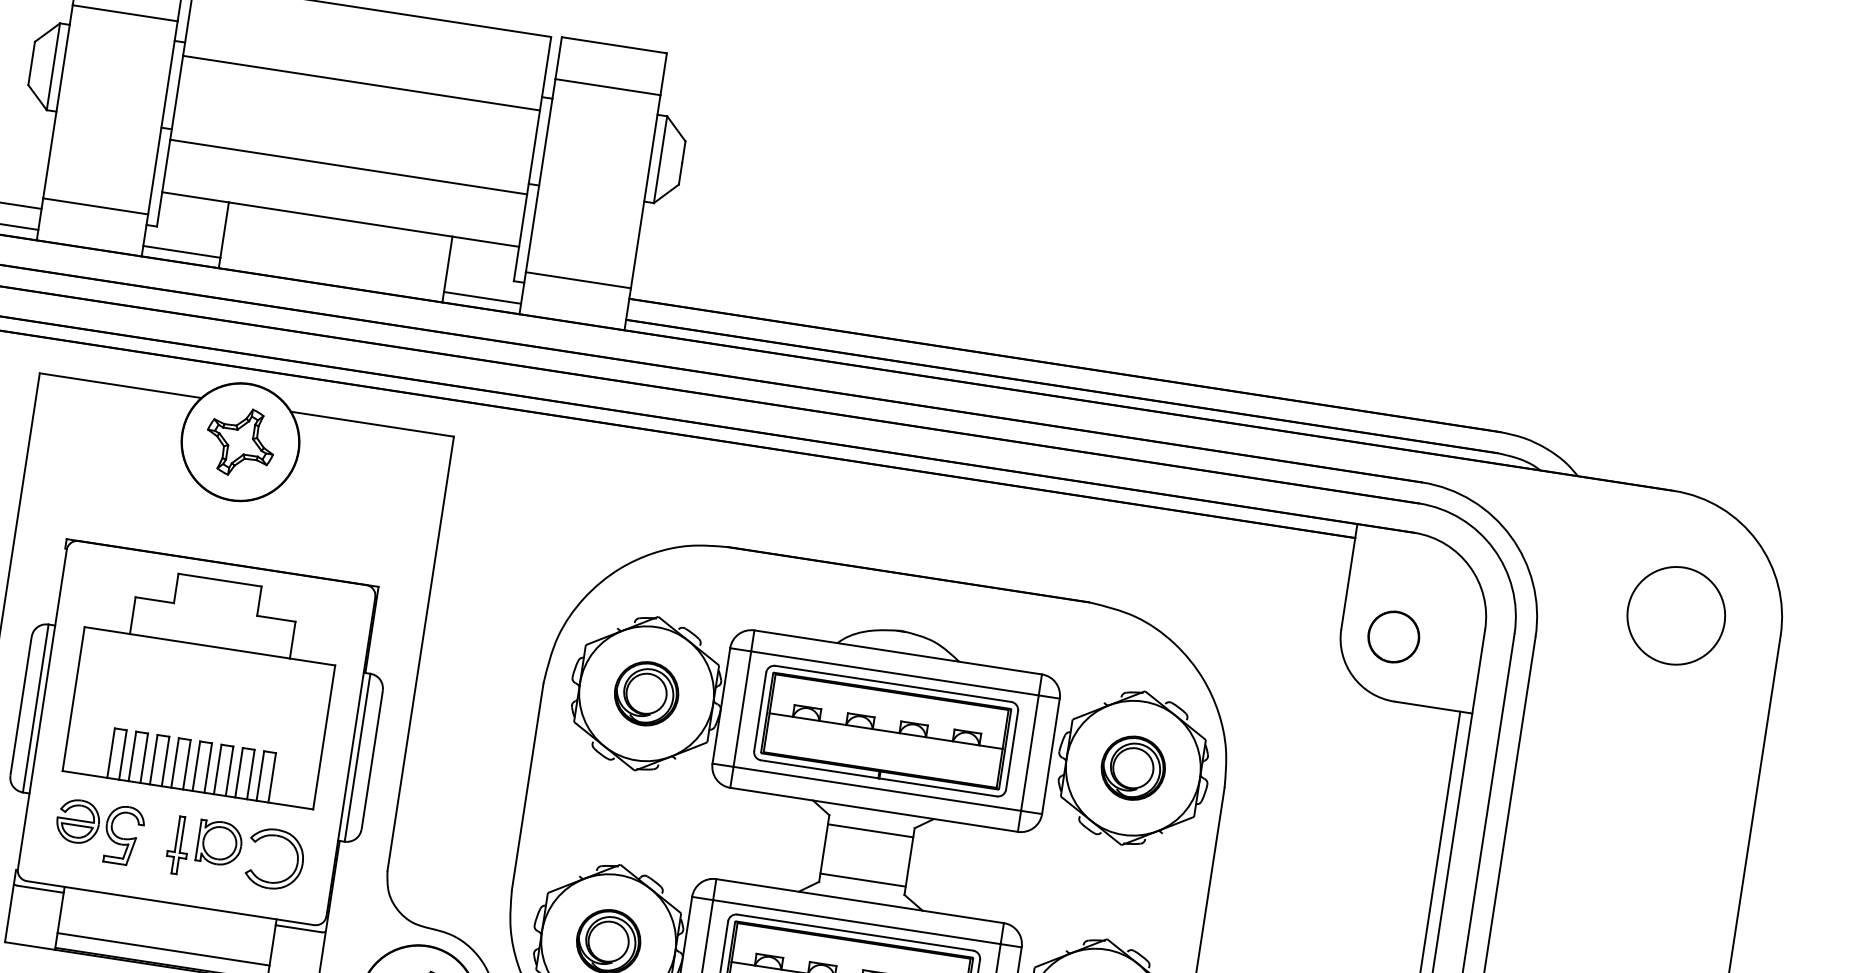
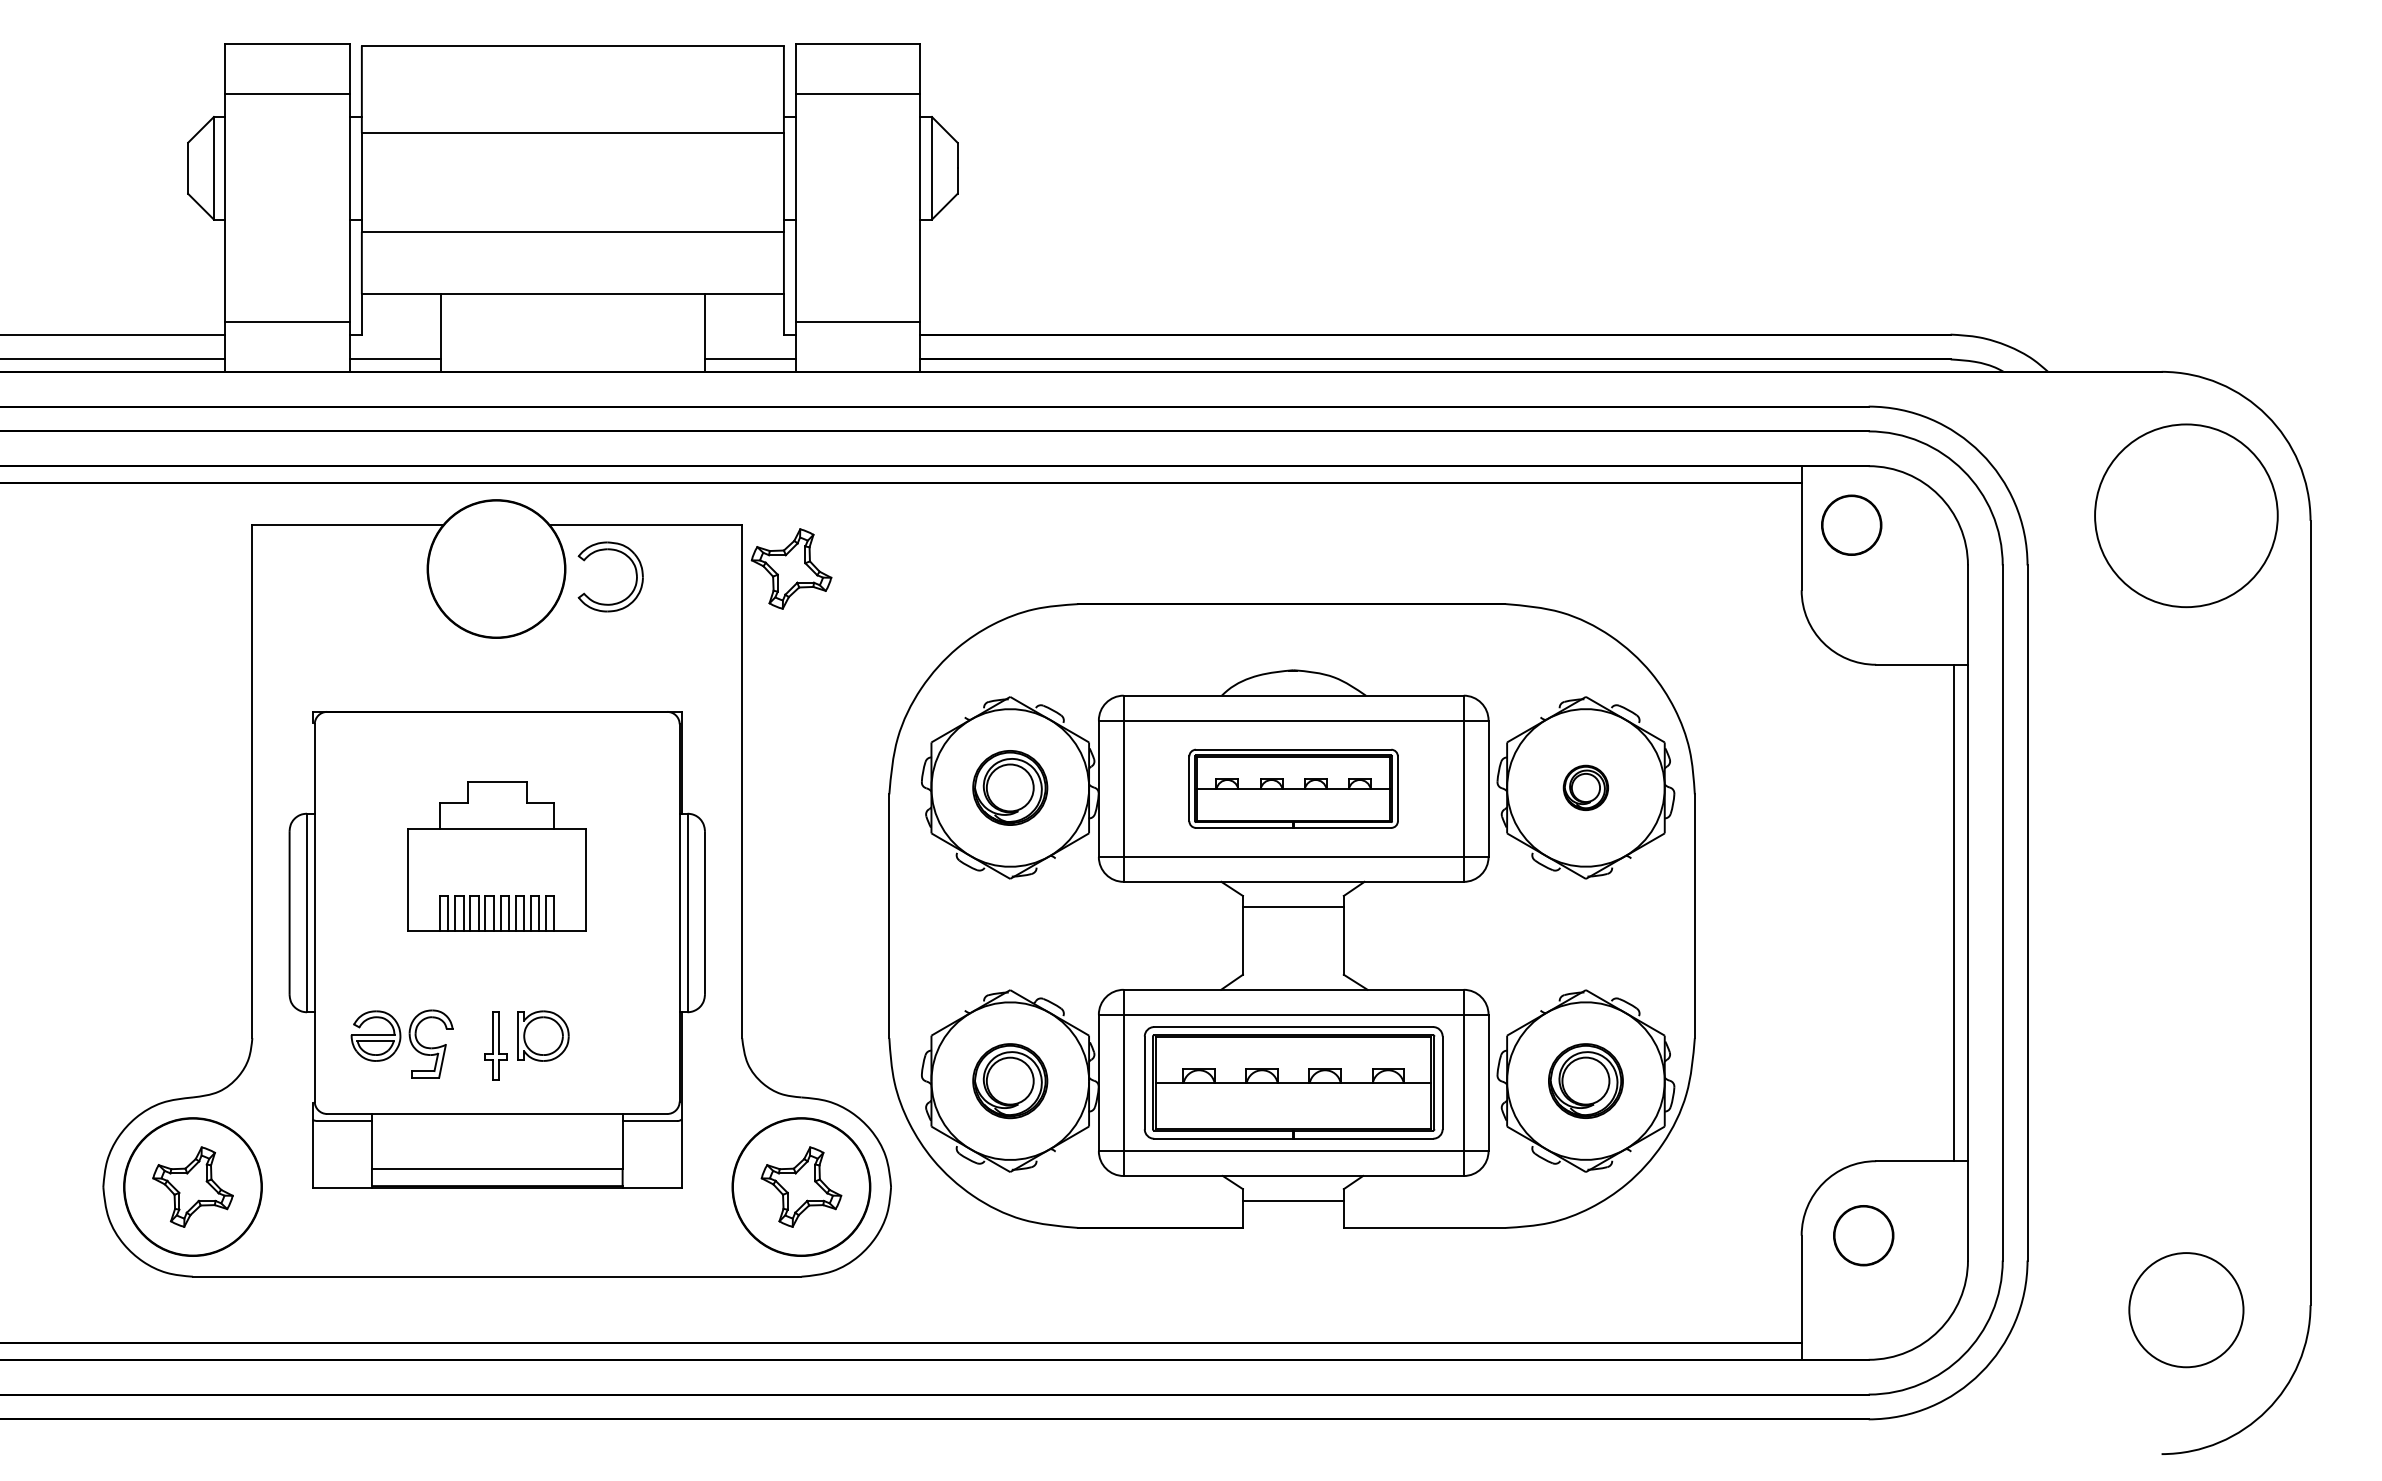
part: (240, 441) -> (791, 568), moved
circle: (1676, 615) -> (2186, 515), size x1.6
circle: (1393, 636) -> (1851, 524), moved
part: (203, 685) -> (496, 856), size x0.6
part: (886, 730) -> (1293, 788), size x0.7
part: (1133, 767) -> (1585, 787), size x0.6
part: (296, 860) -> (635, 574), moved
line: (862, 880) -> (1292, 965), removed

